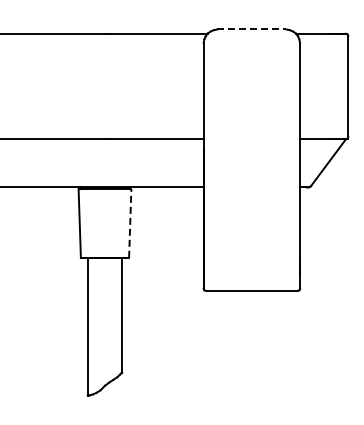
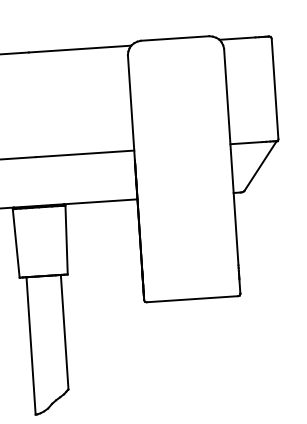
line: (252, 29) -> (175, 38), dashed -> solid
line: (130, 222) -> (66, 239), dashed -> solid

